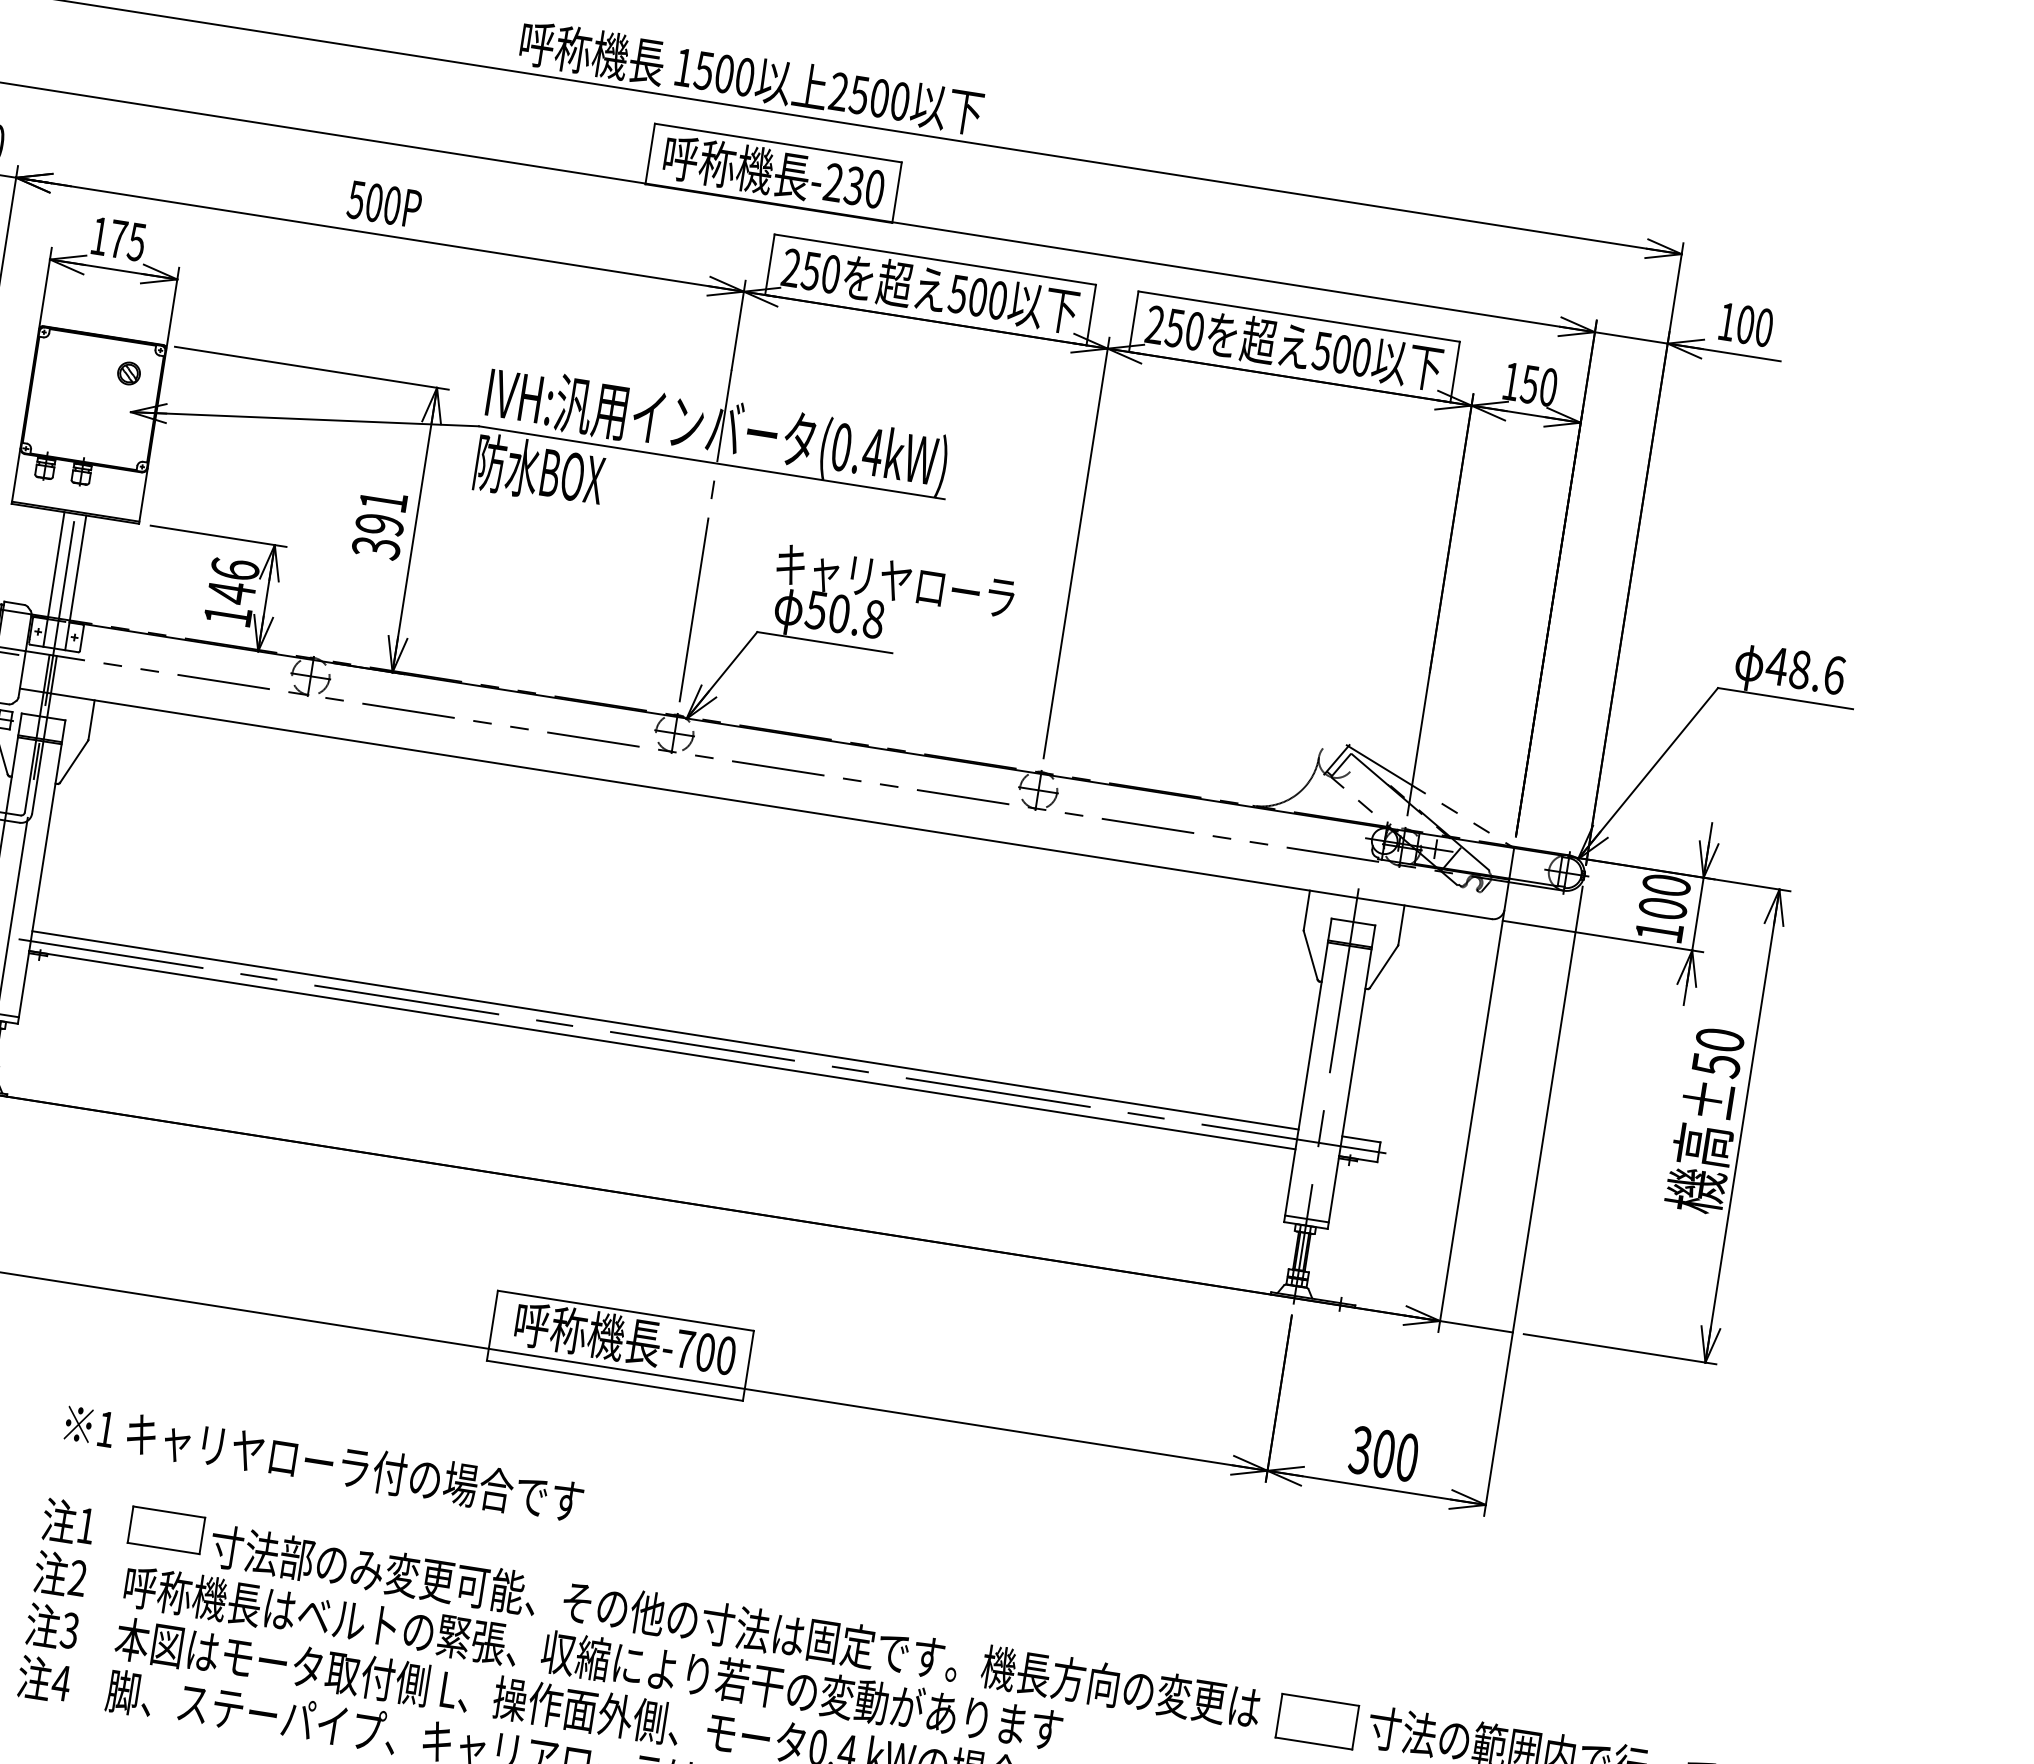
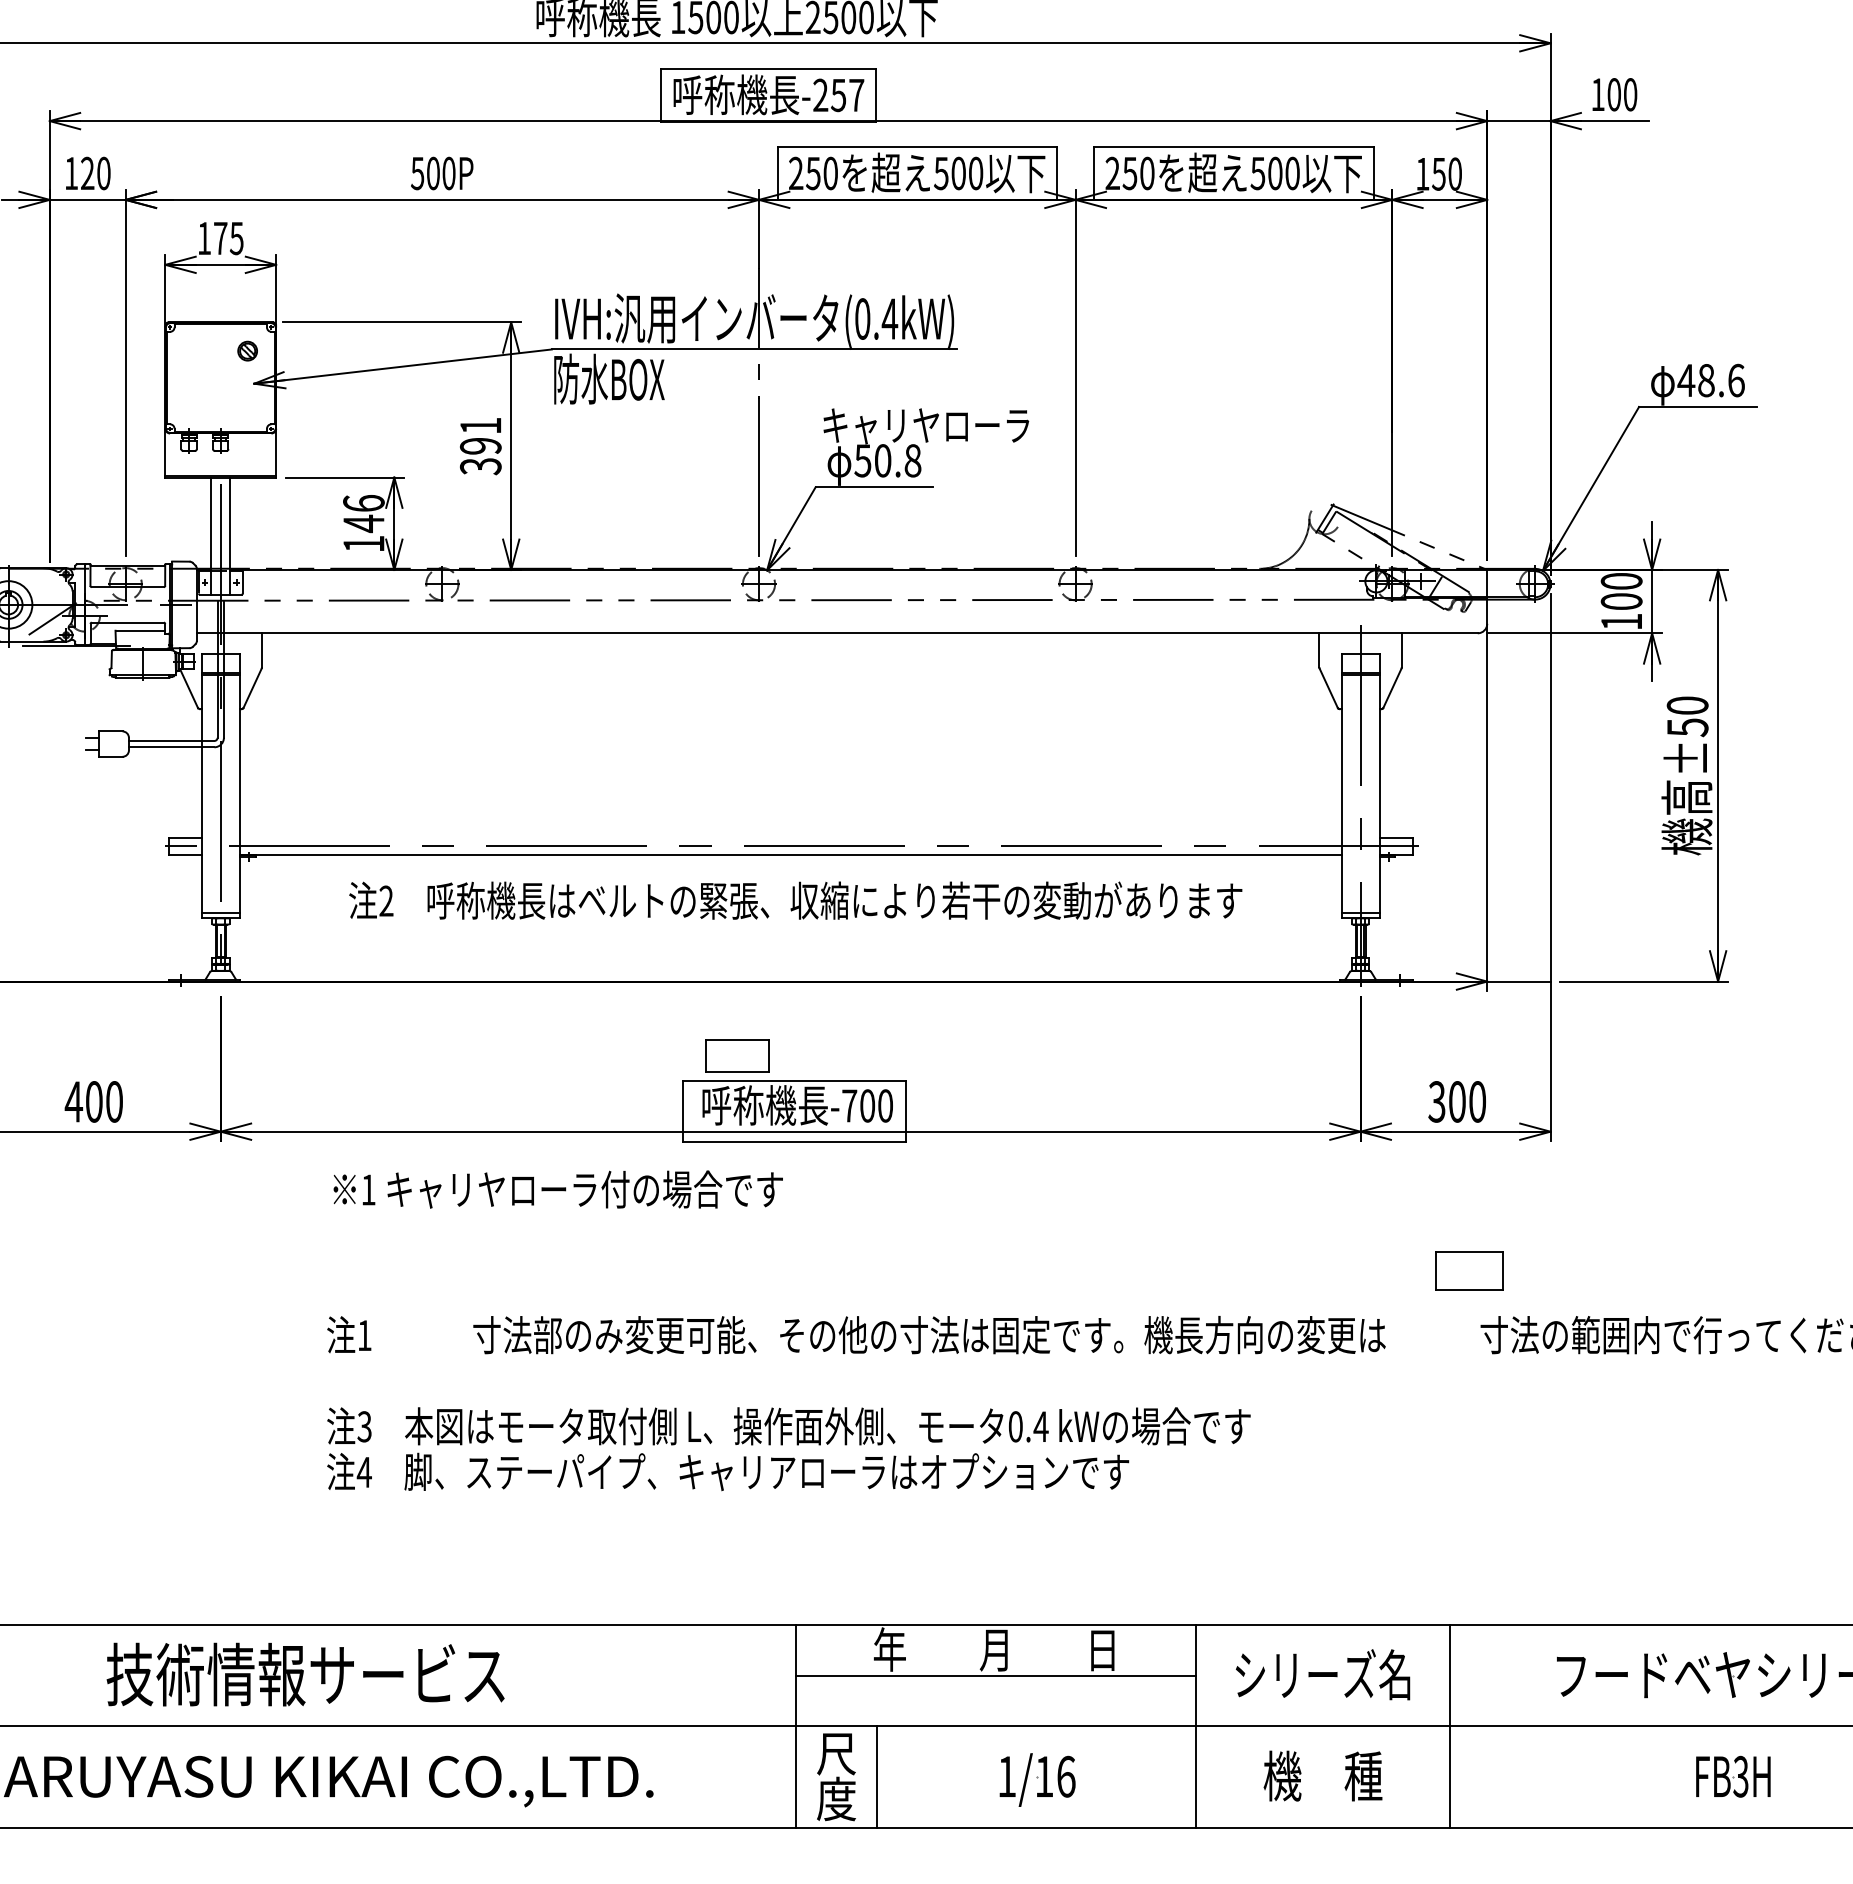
text: (864, 187) -> (847, 95), -230 -> -257
line: (665, 1030) -> (790, 837), removed
text: (323, 1462) -> (557, 1189), moved
part: (166, 1530) -> (737, 1055), moved
text: (548, 1651) -> (795, 900), moved
part: (1317, 1720) -> (1469, 1270), moved

